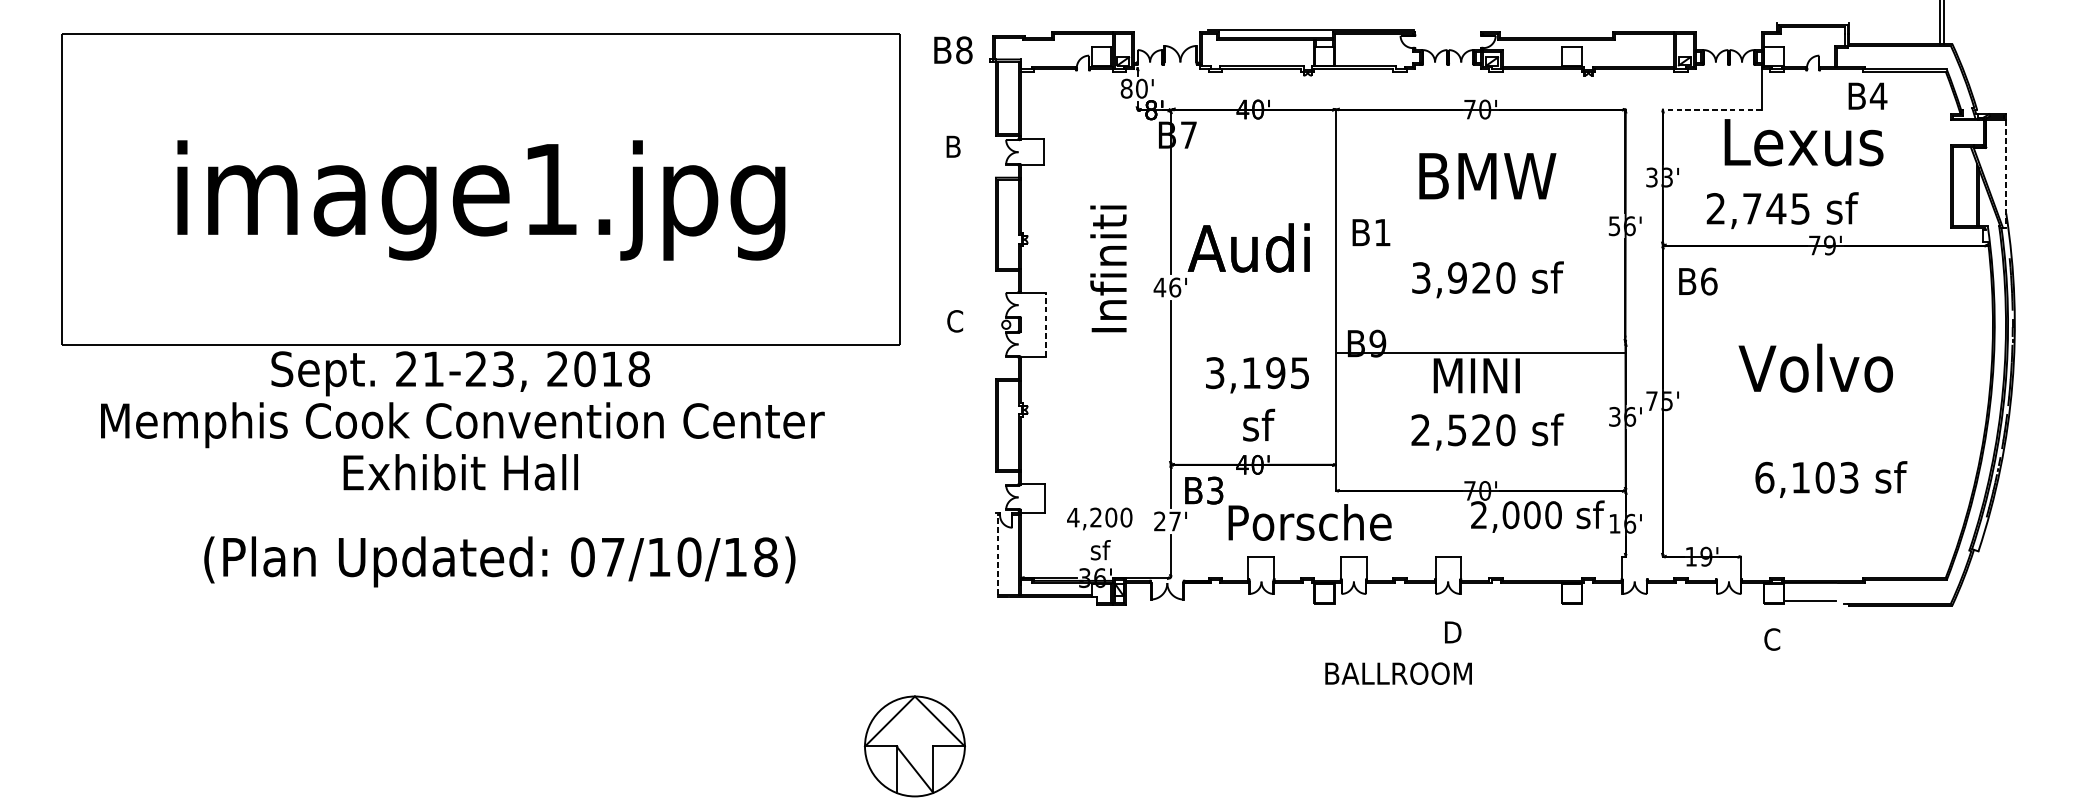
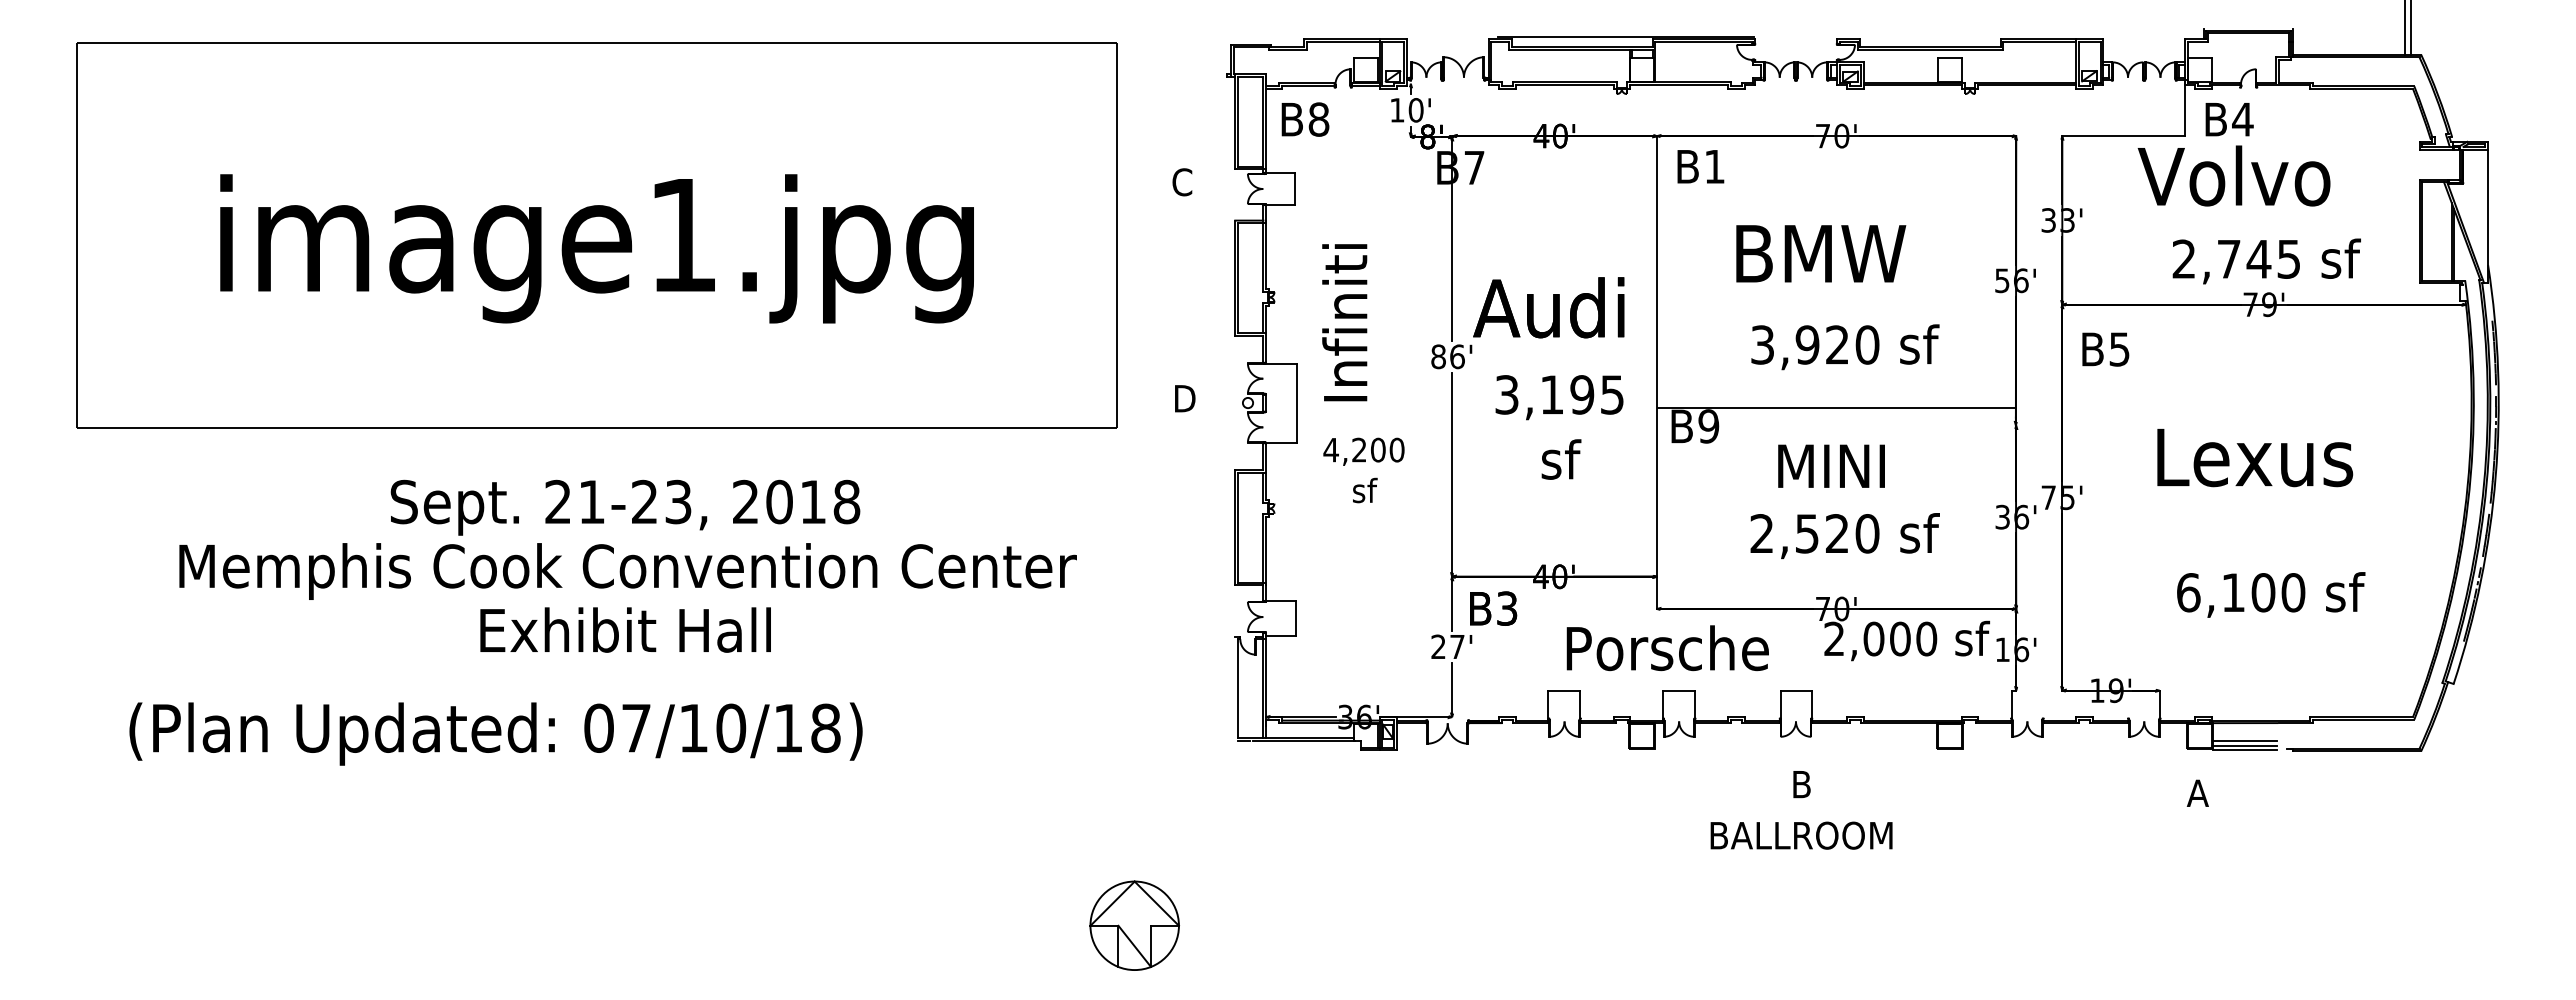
text: (953, 50) -> (1305, 119), moved
text: (1126, 88) -> (1397, 110), 80' -> 10'
text: (1867, 96) -> (2229, 119), moved
line: (1712, 109) -> (2123, 136), dashed -> solid
text: (1803, 141) -> (2236, 175), Lexus -> Volvo
text: (953, 146) -> (1182, 182), B -> C
line: (2006, 174) -> (2488, 216), dashed -> solid
text: (1488, 175) -> (1821, 253), moved
text: (1782, 210) -> (2266, 261), moved
text: (1371, 232) -> (1700, 166), moved
text: (1108, 268) -> (1344, 322), moved
text: (1709, 281) -> (2119, 349), B6 -> B5
text: (1159, 287) -> (1438, 356), 46' -> 86'
text: (955, 321) -> (1184, 398), C -> D
line: (1045, 325) -> (1296, 403), dashed -> solid
line: (1480, 353) -> (1836, 407), moved
text: (1817, 367) -> (2254, 456), Volvo -> Lexus
text: (1257, 399) -> (1559, 427), moved
text: (462, 420) -> (627, 565), moved
text: (1849, 477) -> (2293, 592), 6,103 -> 6,100
text: (1309, 522) -> (1667, 648), moved
text: (1099, 534) -> (1363, 470), moved
line: (997, 554) -> (1237, 687), dashed -> solid
text: (499, 561) -> (495, 733), moved
line: (1810, 597) -> (2245, 741), added
line: (1810, 605) -> (2245, 750), added
text: (1453, 632) -> (1802, 784), D -> B
text: (1771, 639) -> (2197, 793), C -> A
text: (1398, 673) -> (1801, 835), moved
part: (914, 746) -> (1134, 925), size x0.71

